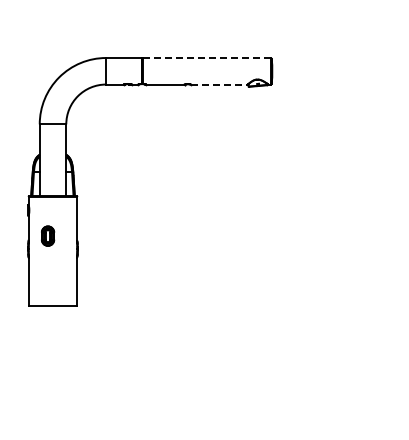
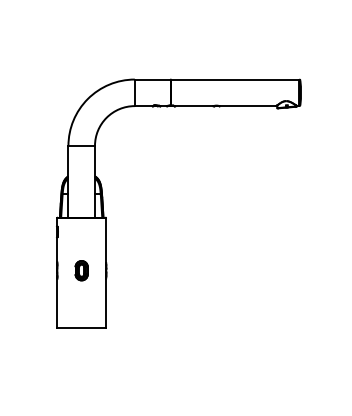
line: (207, 58) -> (236, 80), dashed -> solid
line: (219, 84) -> (248, 106), dashed -> solid
part: (48, 235) -> (82, 270), moved

